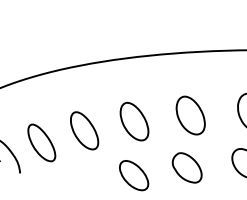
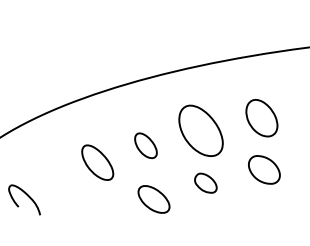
part: (190, 115) -> (200, 130), size x1.4
part: (134, 121) -> (145, 145), size x0.7
part: (41, 142) -> (56, 181), removed
part: (187, 166) -> (205, 182), size x0.7

